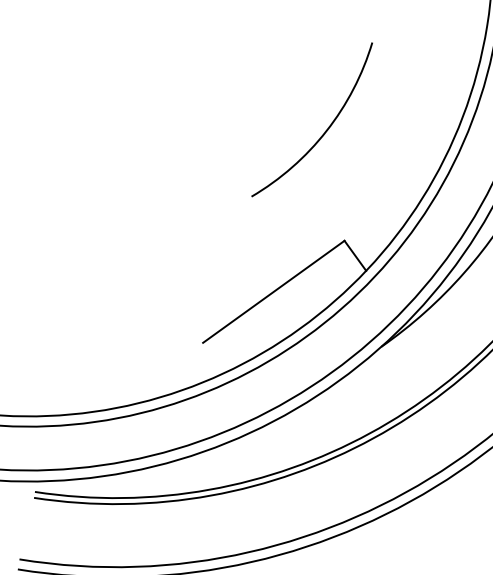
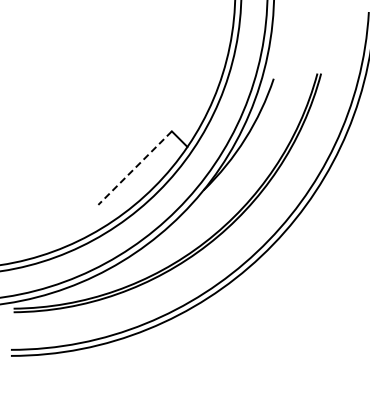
arc: (324, 130) -> (149, 68), removed
line: (274, 292) -> (135, 168), solid -> dashed

